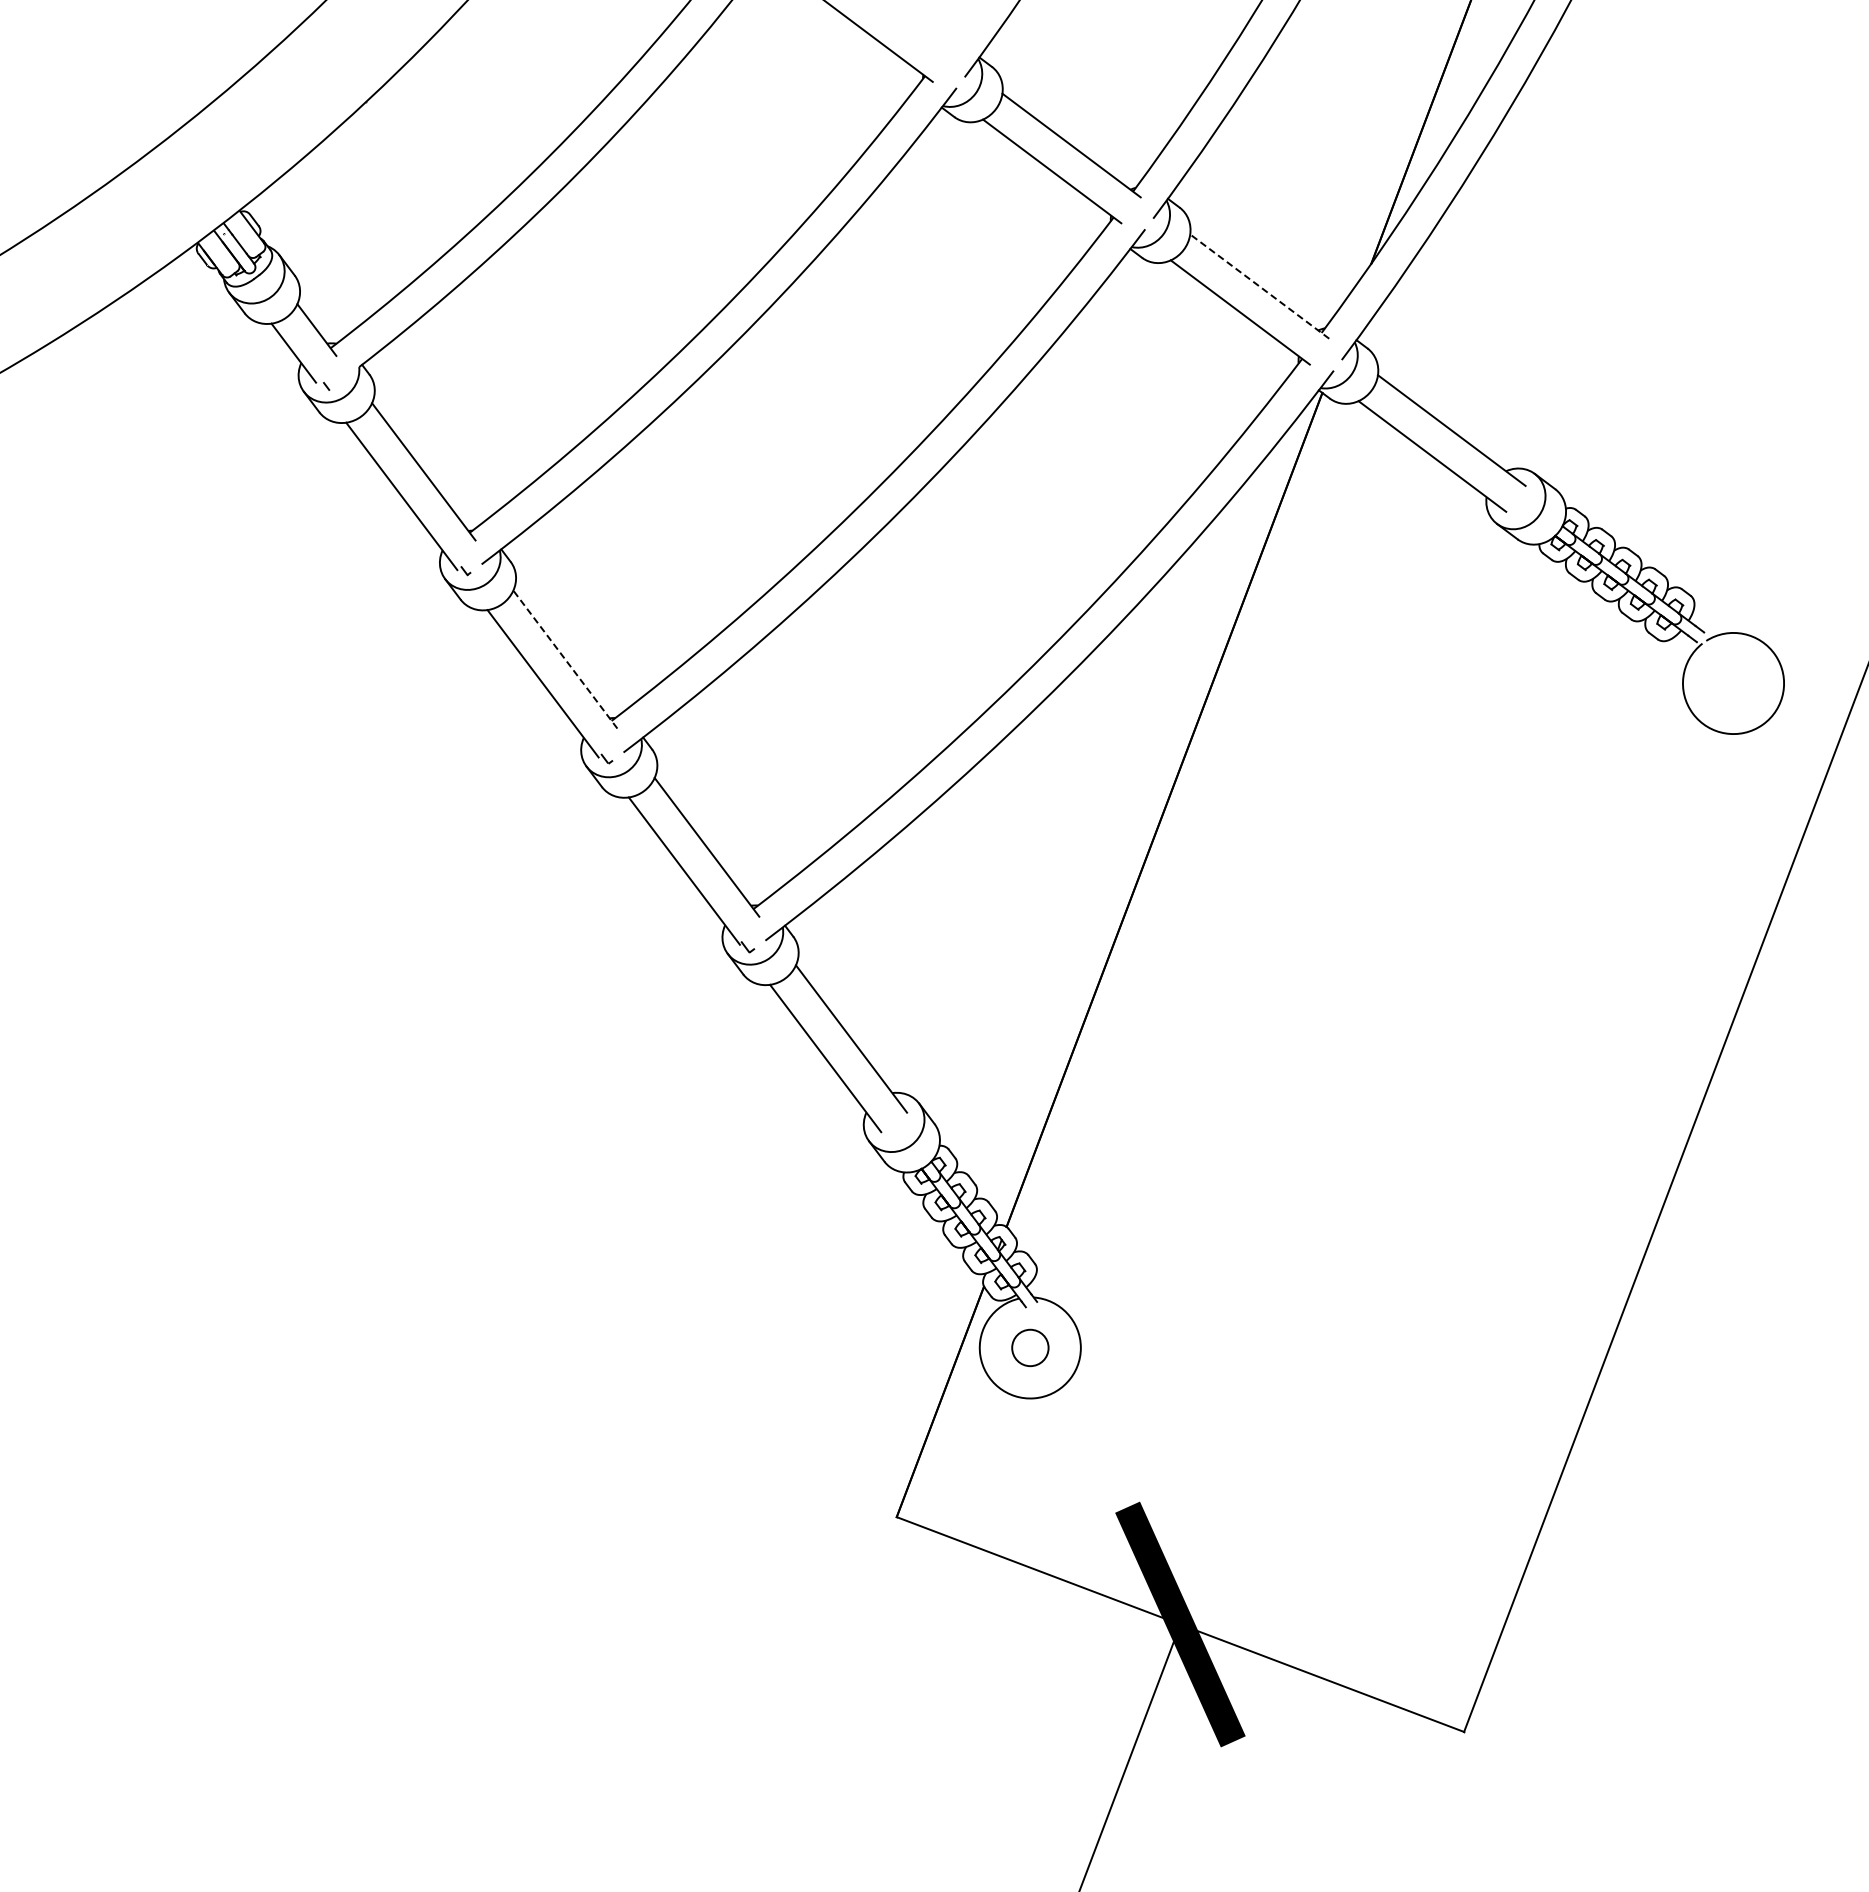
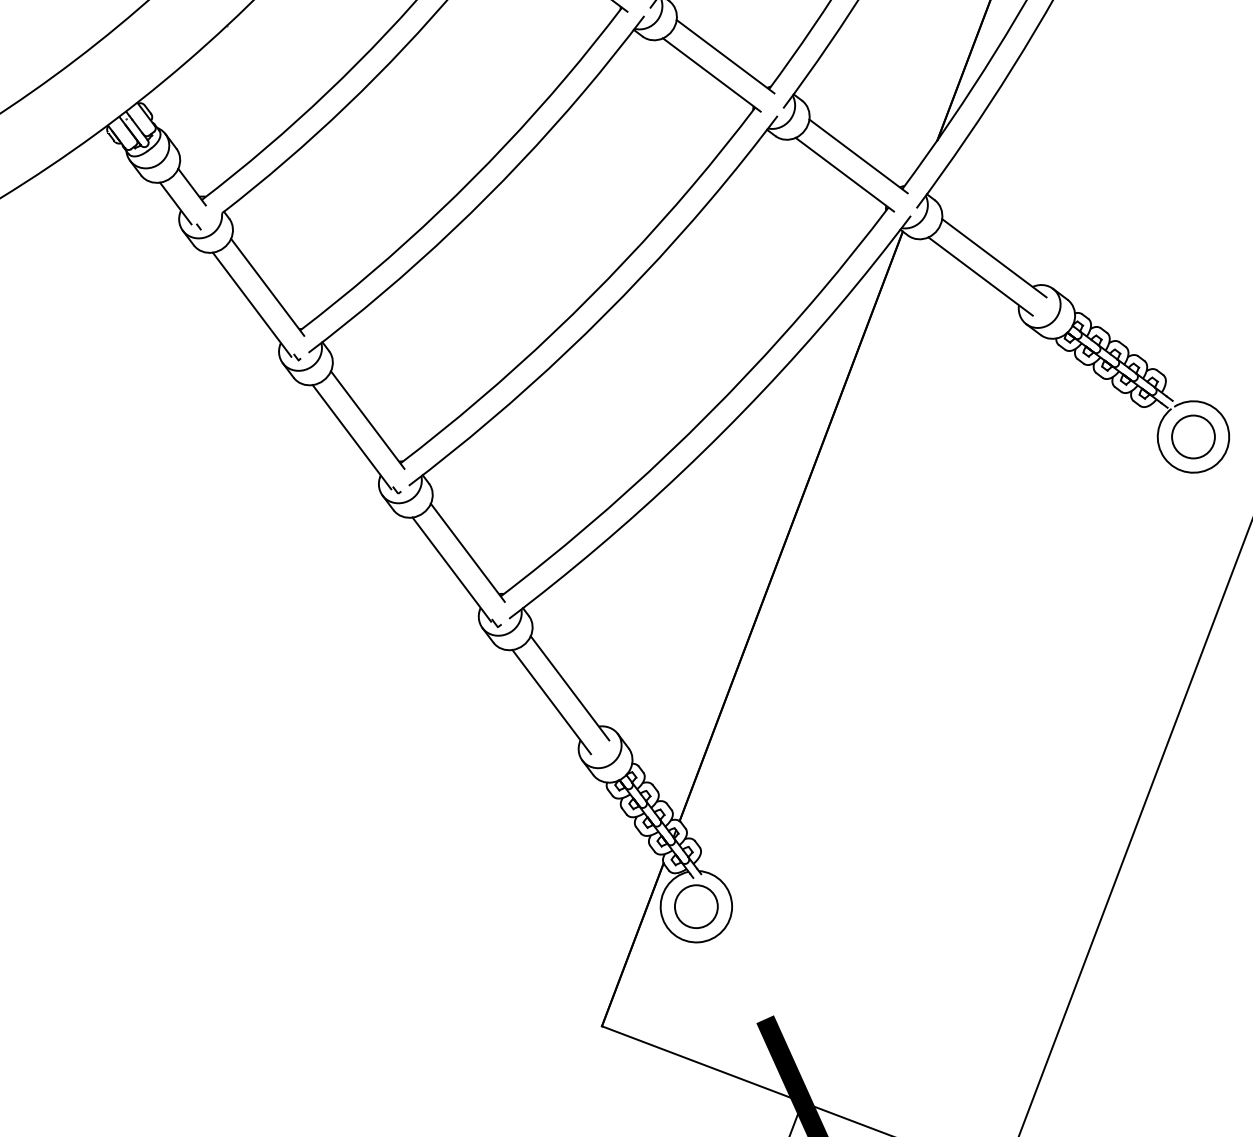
line: (1259, 286) -> (858, 156), dashed -> solid
line: (565, 659) -> (367, 420), dashed -> solid
circle: (1733, 683) -> (1193, 436), added
circle: (1030, 1347) -> (696, 906), size x1.67

